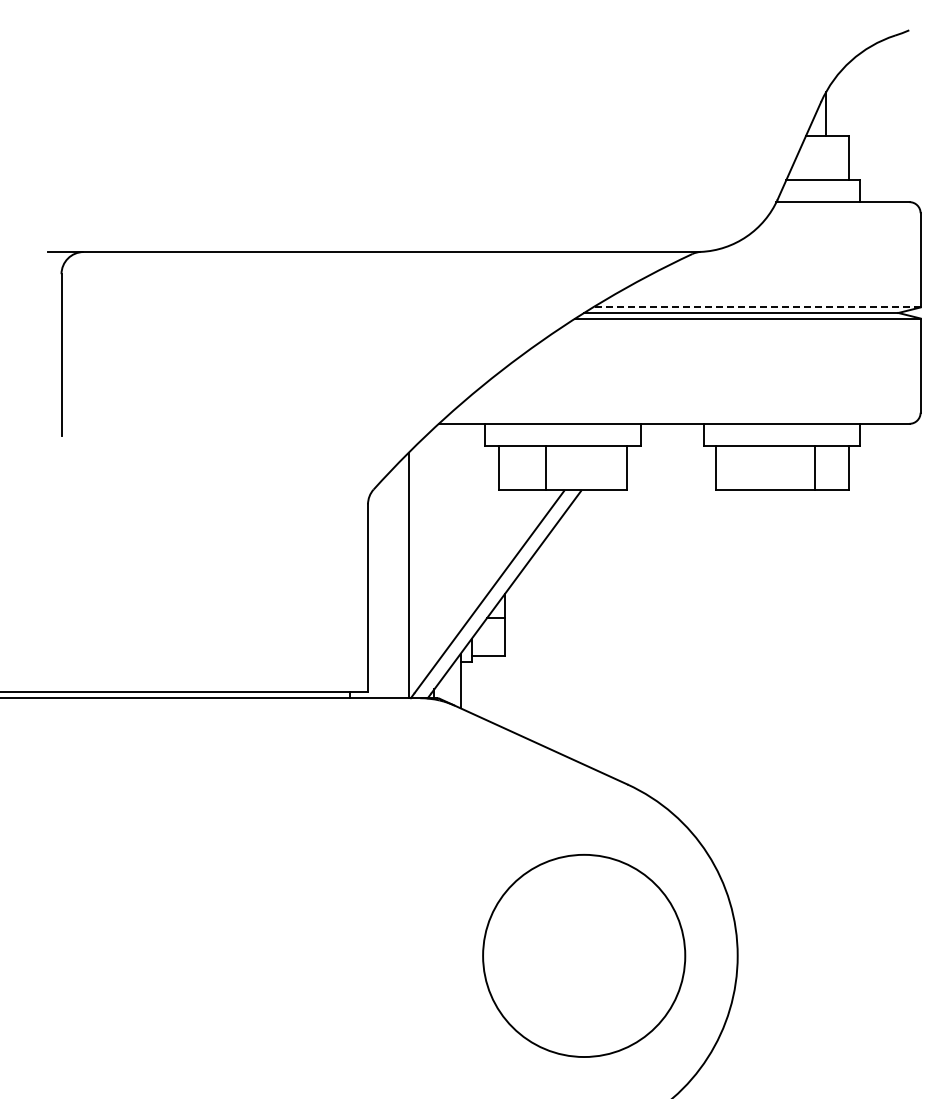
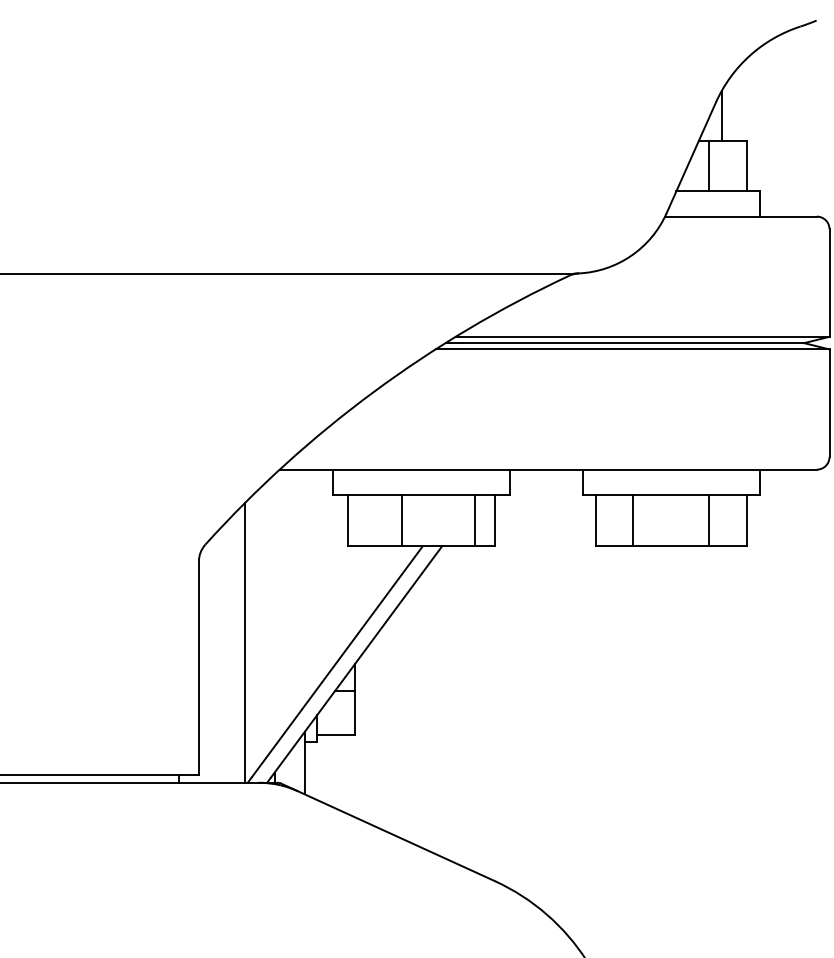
line: (815, 157) -> (709, 165), added
line: (757, 307) -> (643, 336), dashed -> solid
line: (609, 468) -> (474, 520), added
line: (748, 468) -> (633, 520), added

